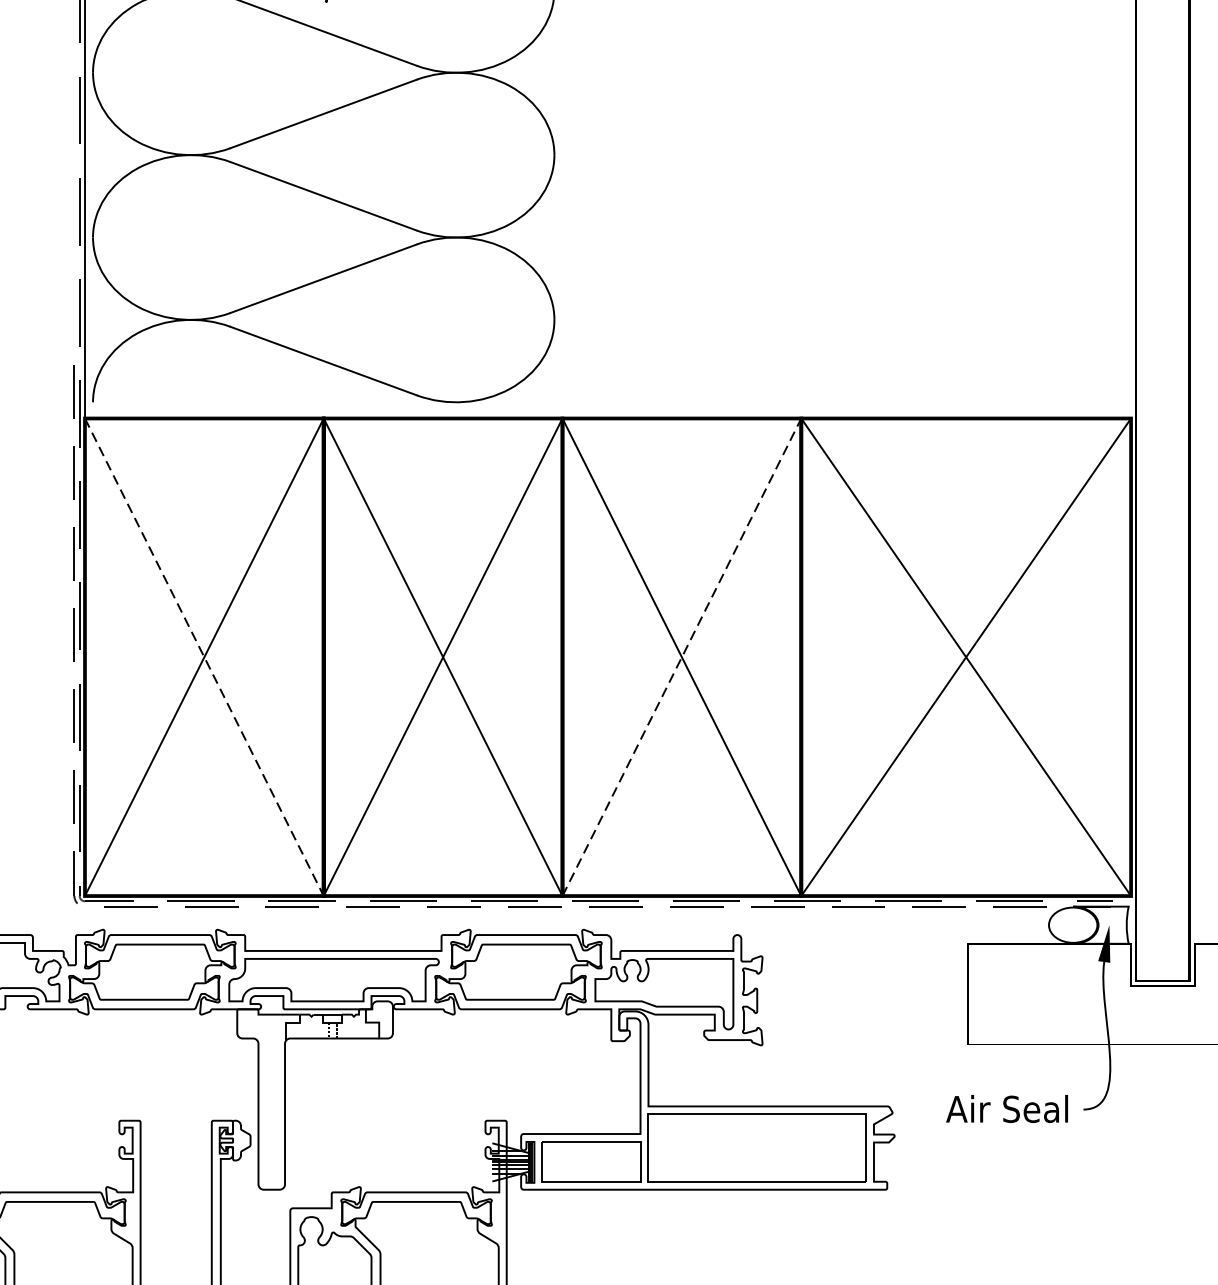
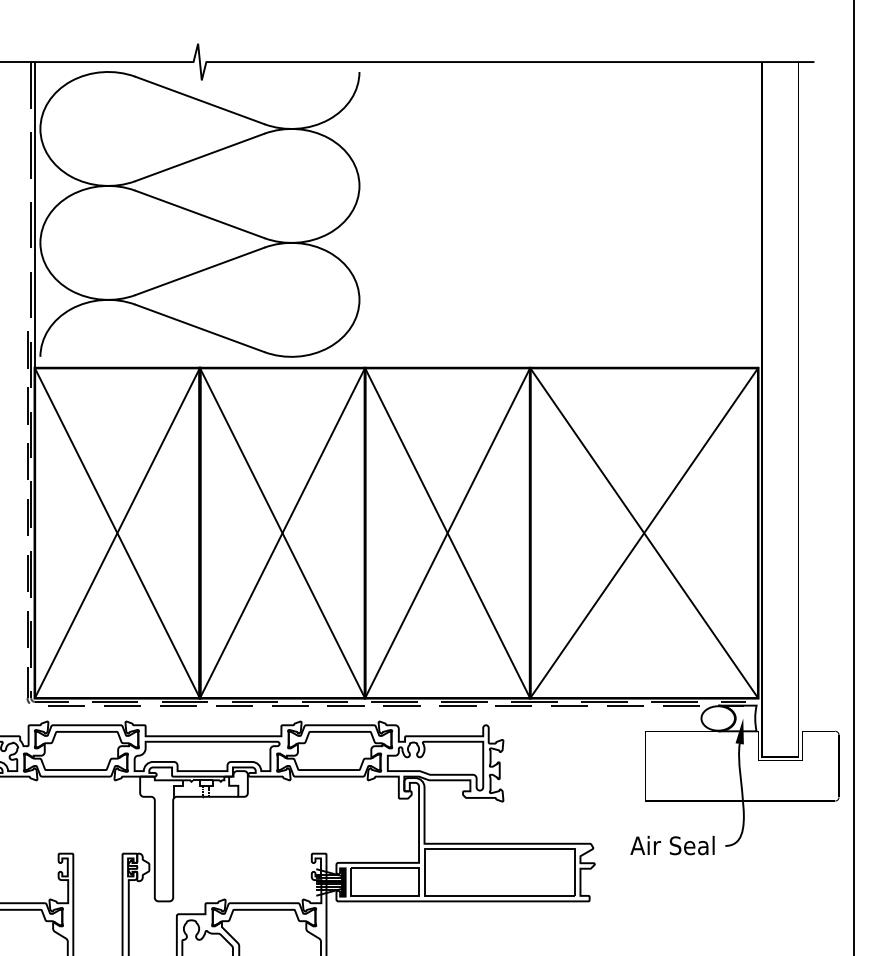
line: (204, 657) -> (117, 533), dashed -> solid
line: (681, 657) -> (447, 533), dashed -> solid

